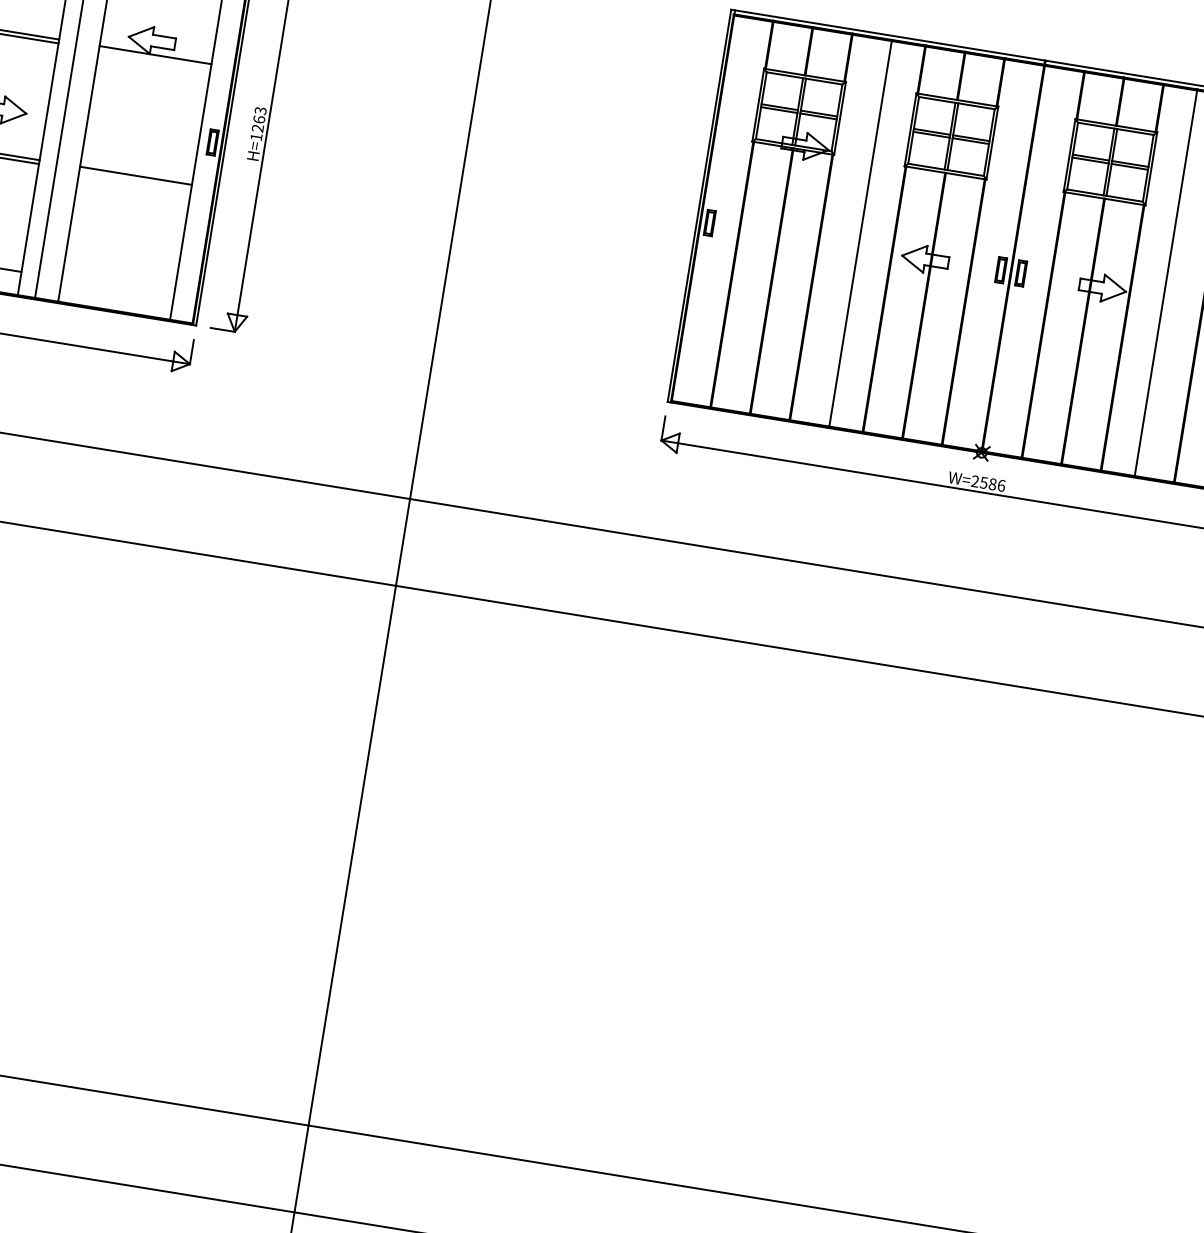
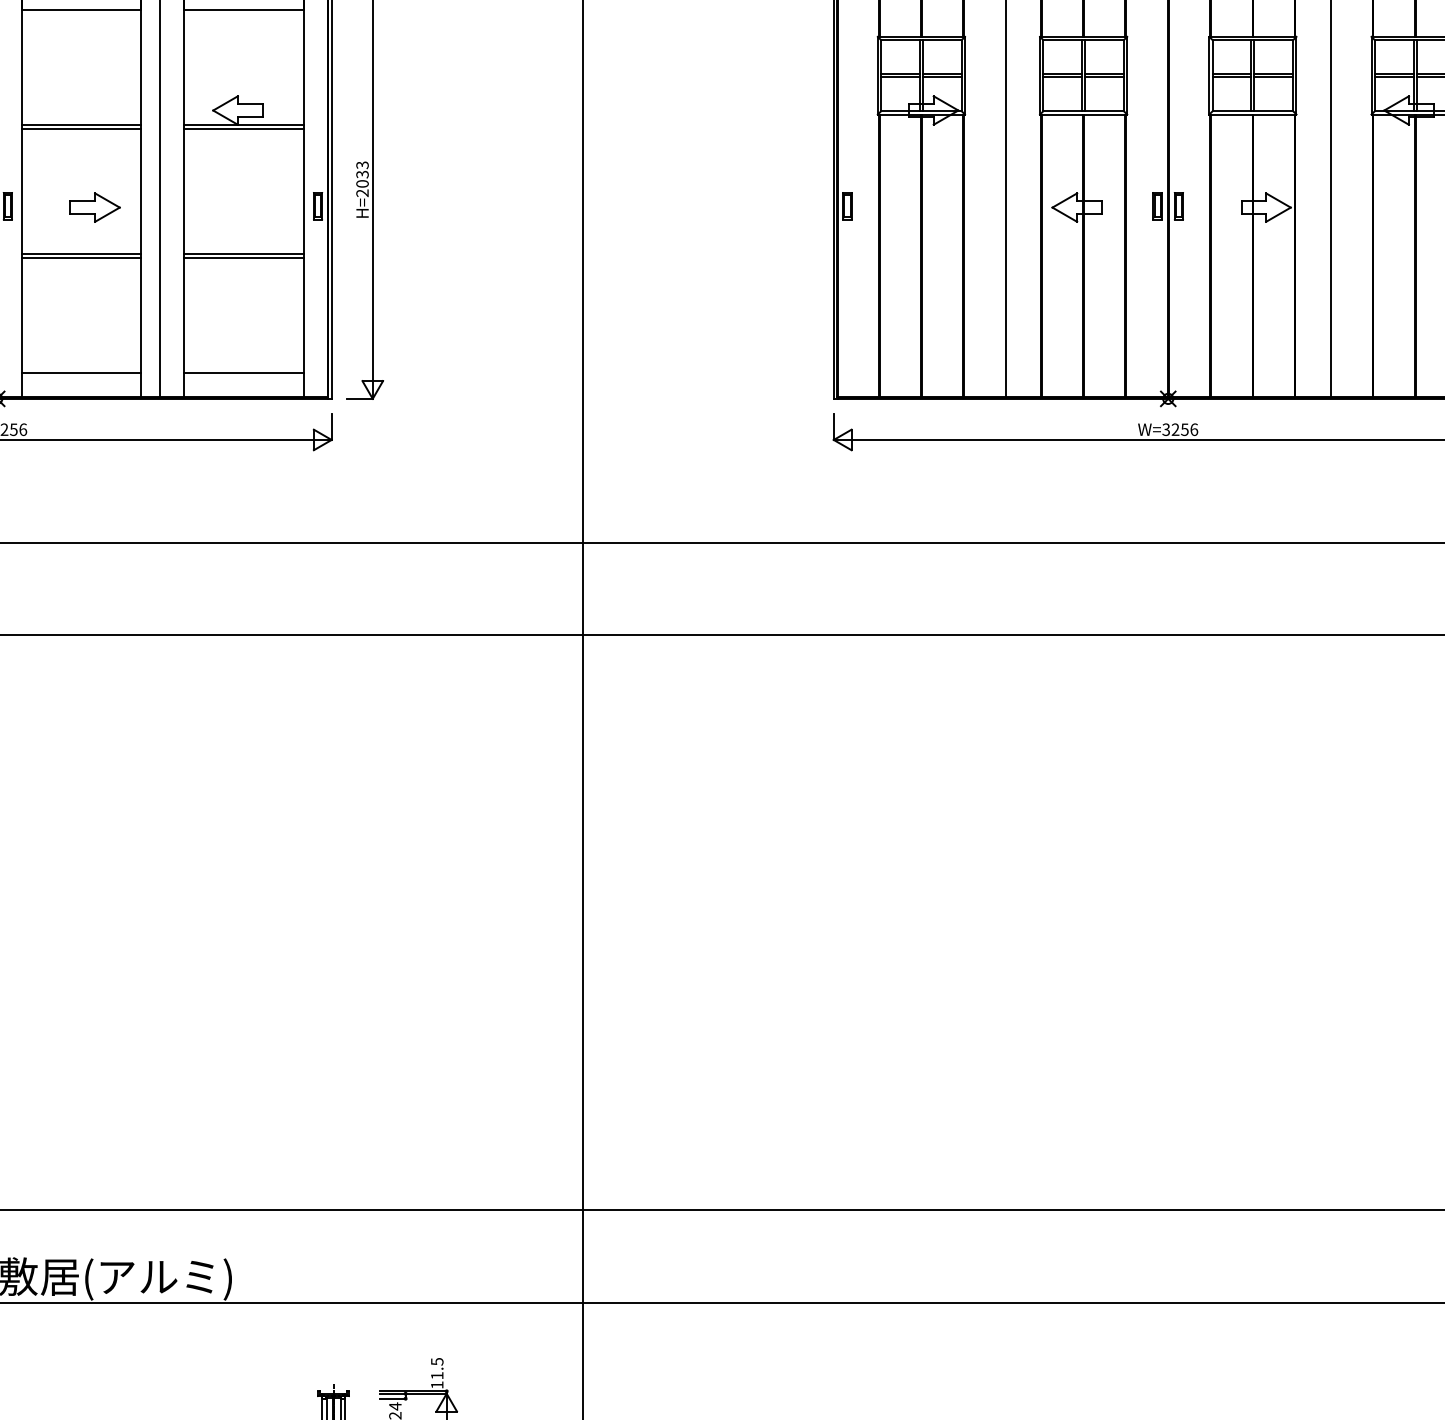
line: (154, 59) -> (243, 129), added
text: (257, 128) -> (362, 183), H=1263 -> H=2033
line: (134, 179) -> (243, 257), added
line: (117, 287) -> (243, 372), added
text: (983, 482) -> (1175, 429), W=2586 -> W=3256

